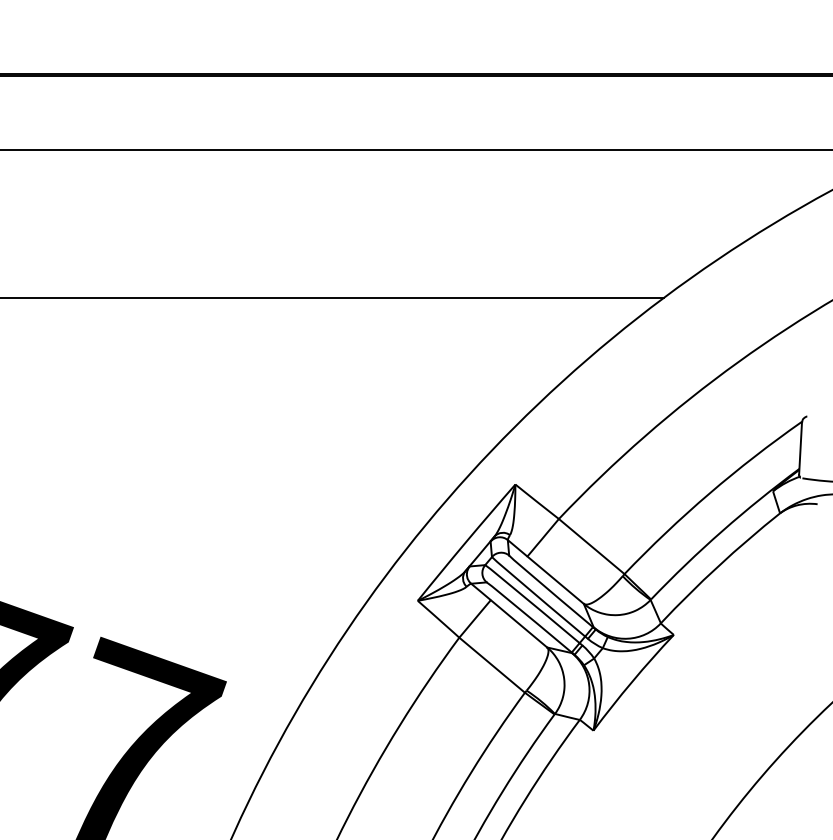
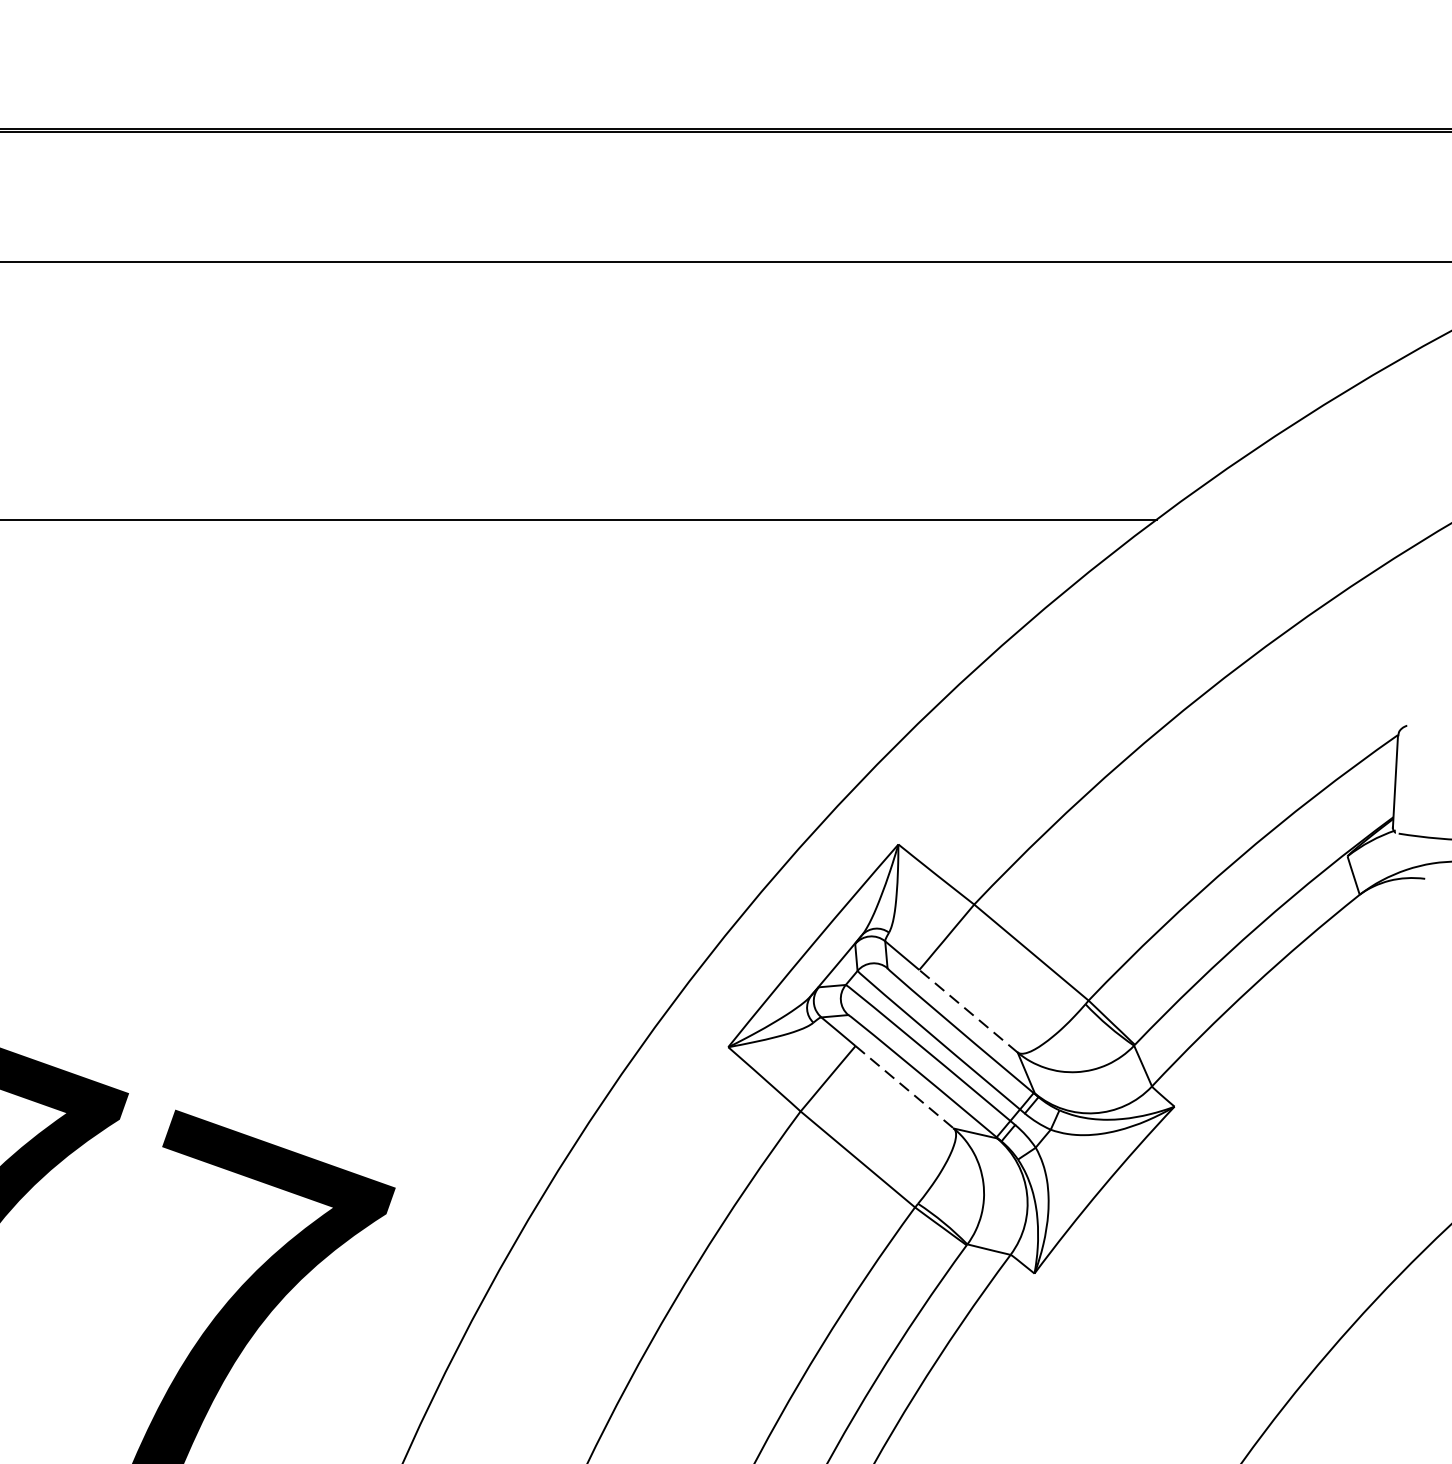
line: (555, 580) -> (968, 1011), solid -> dashed
line: (519, 623) -> (905, 1086), solid -> dashed

